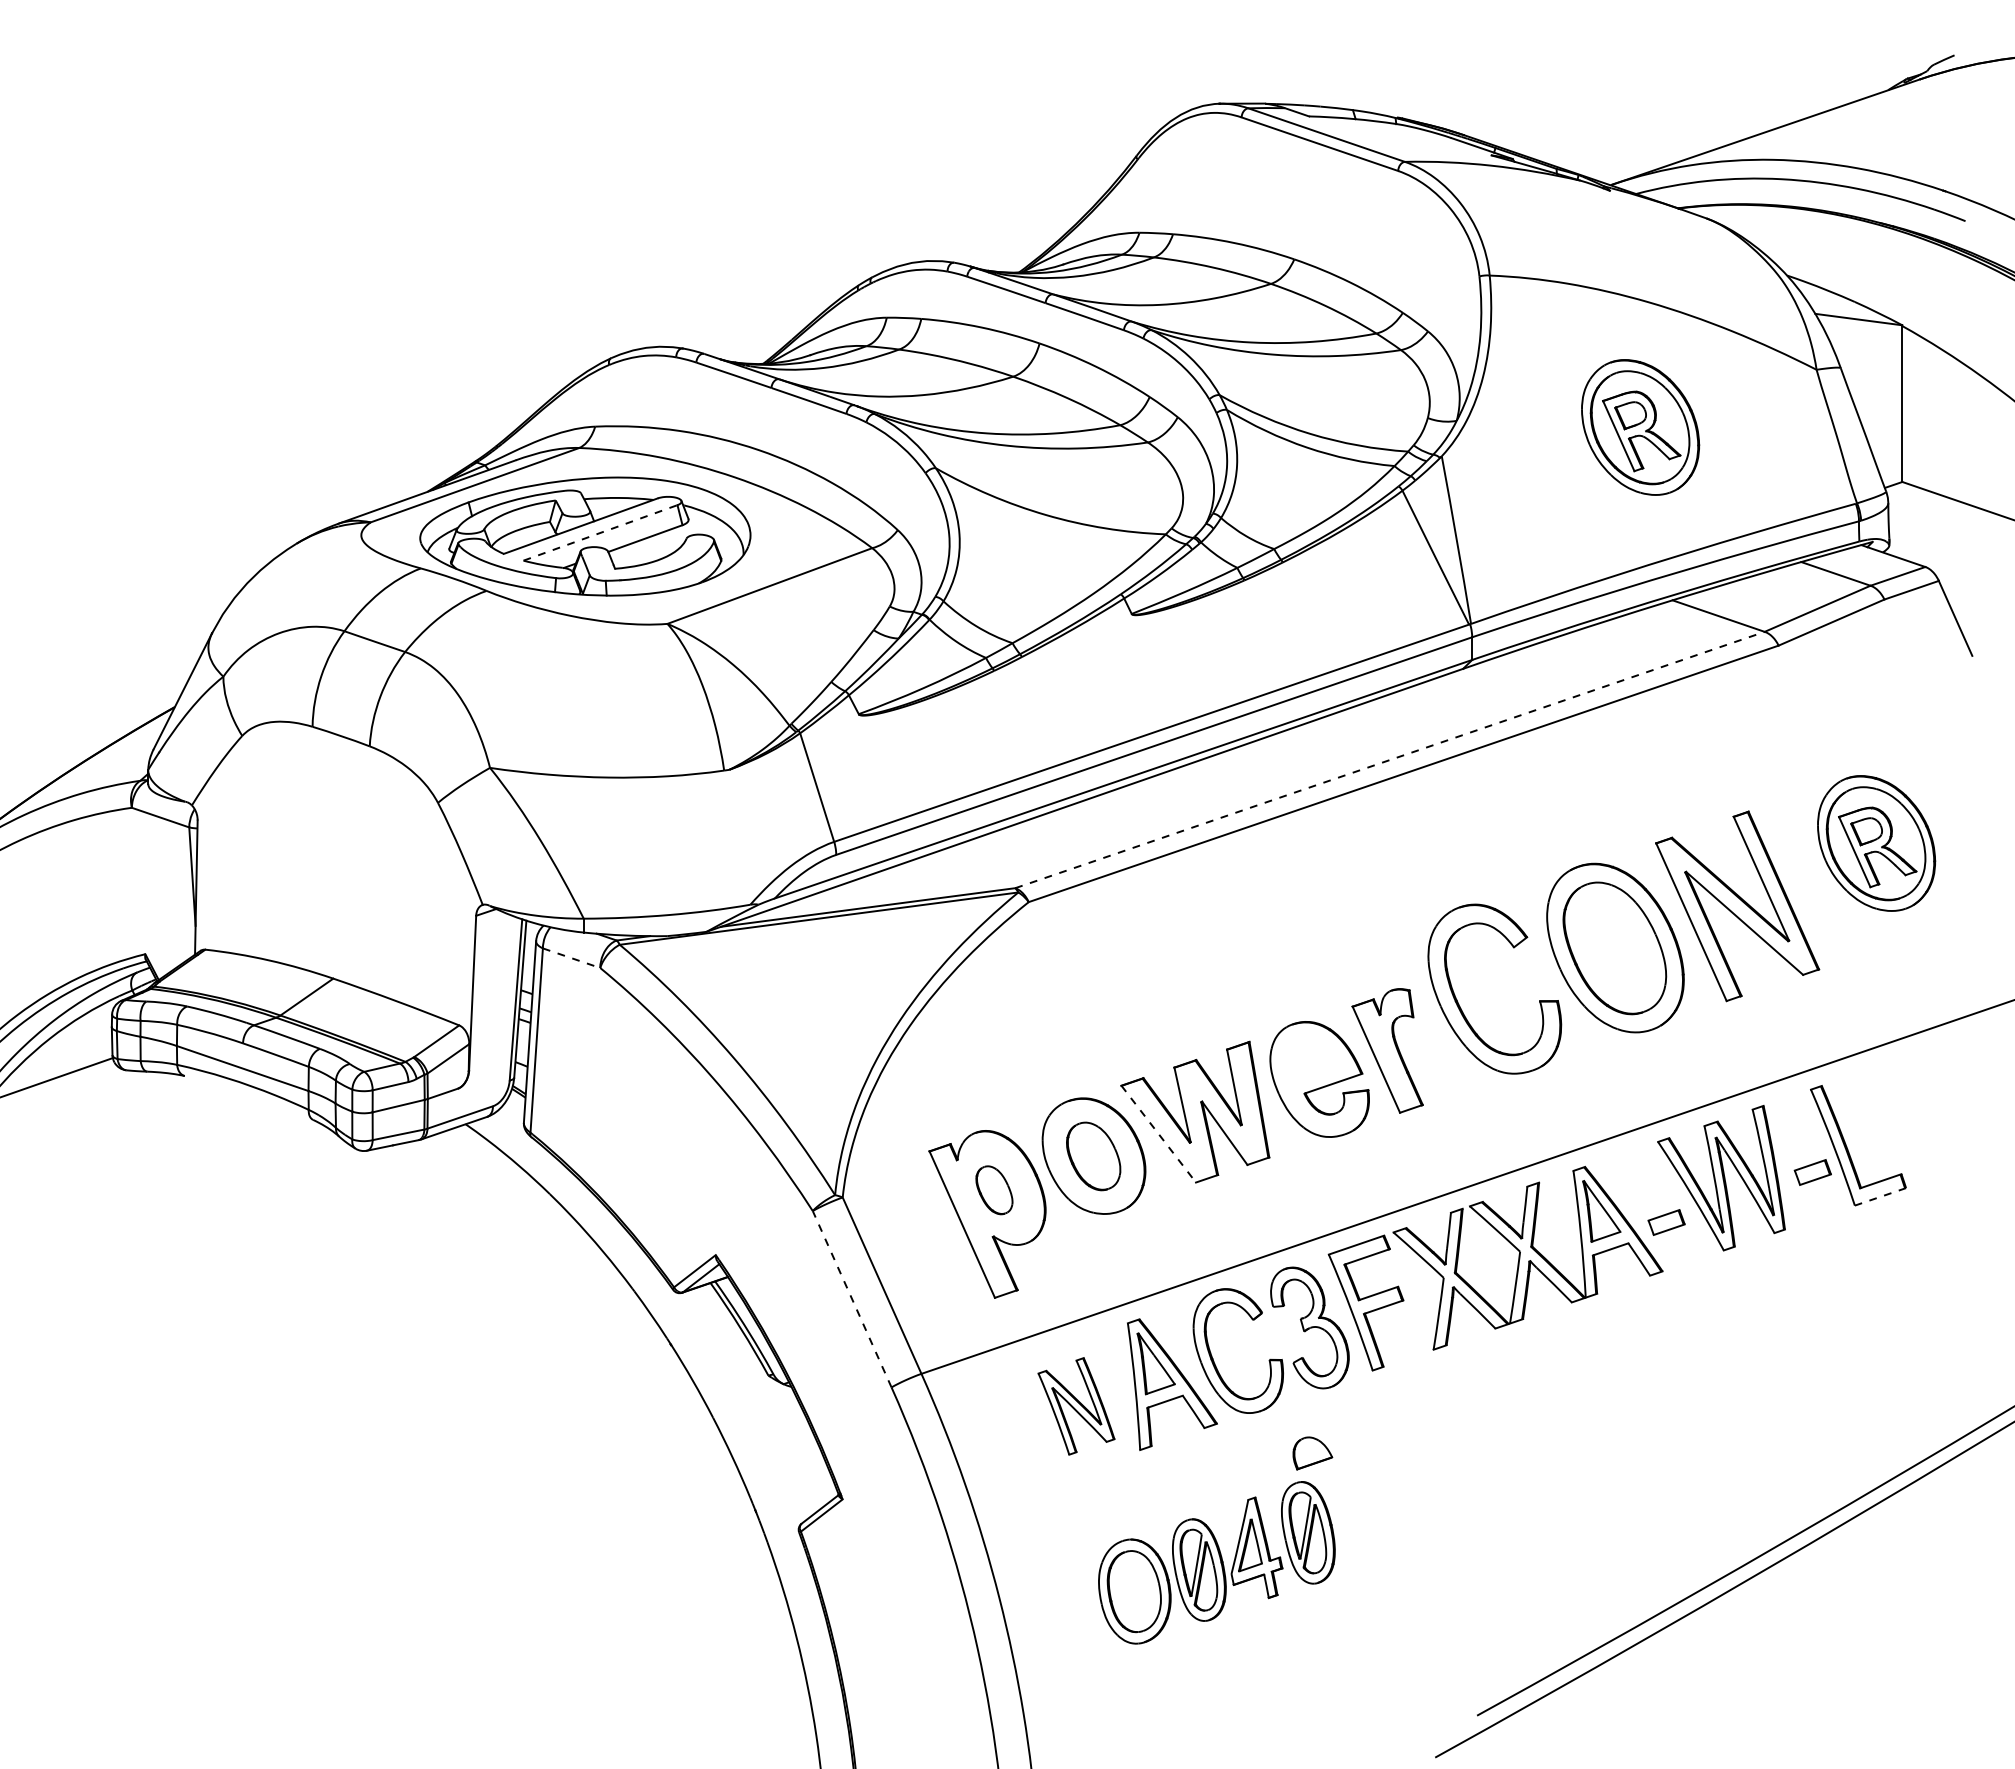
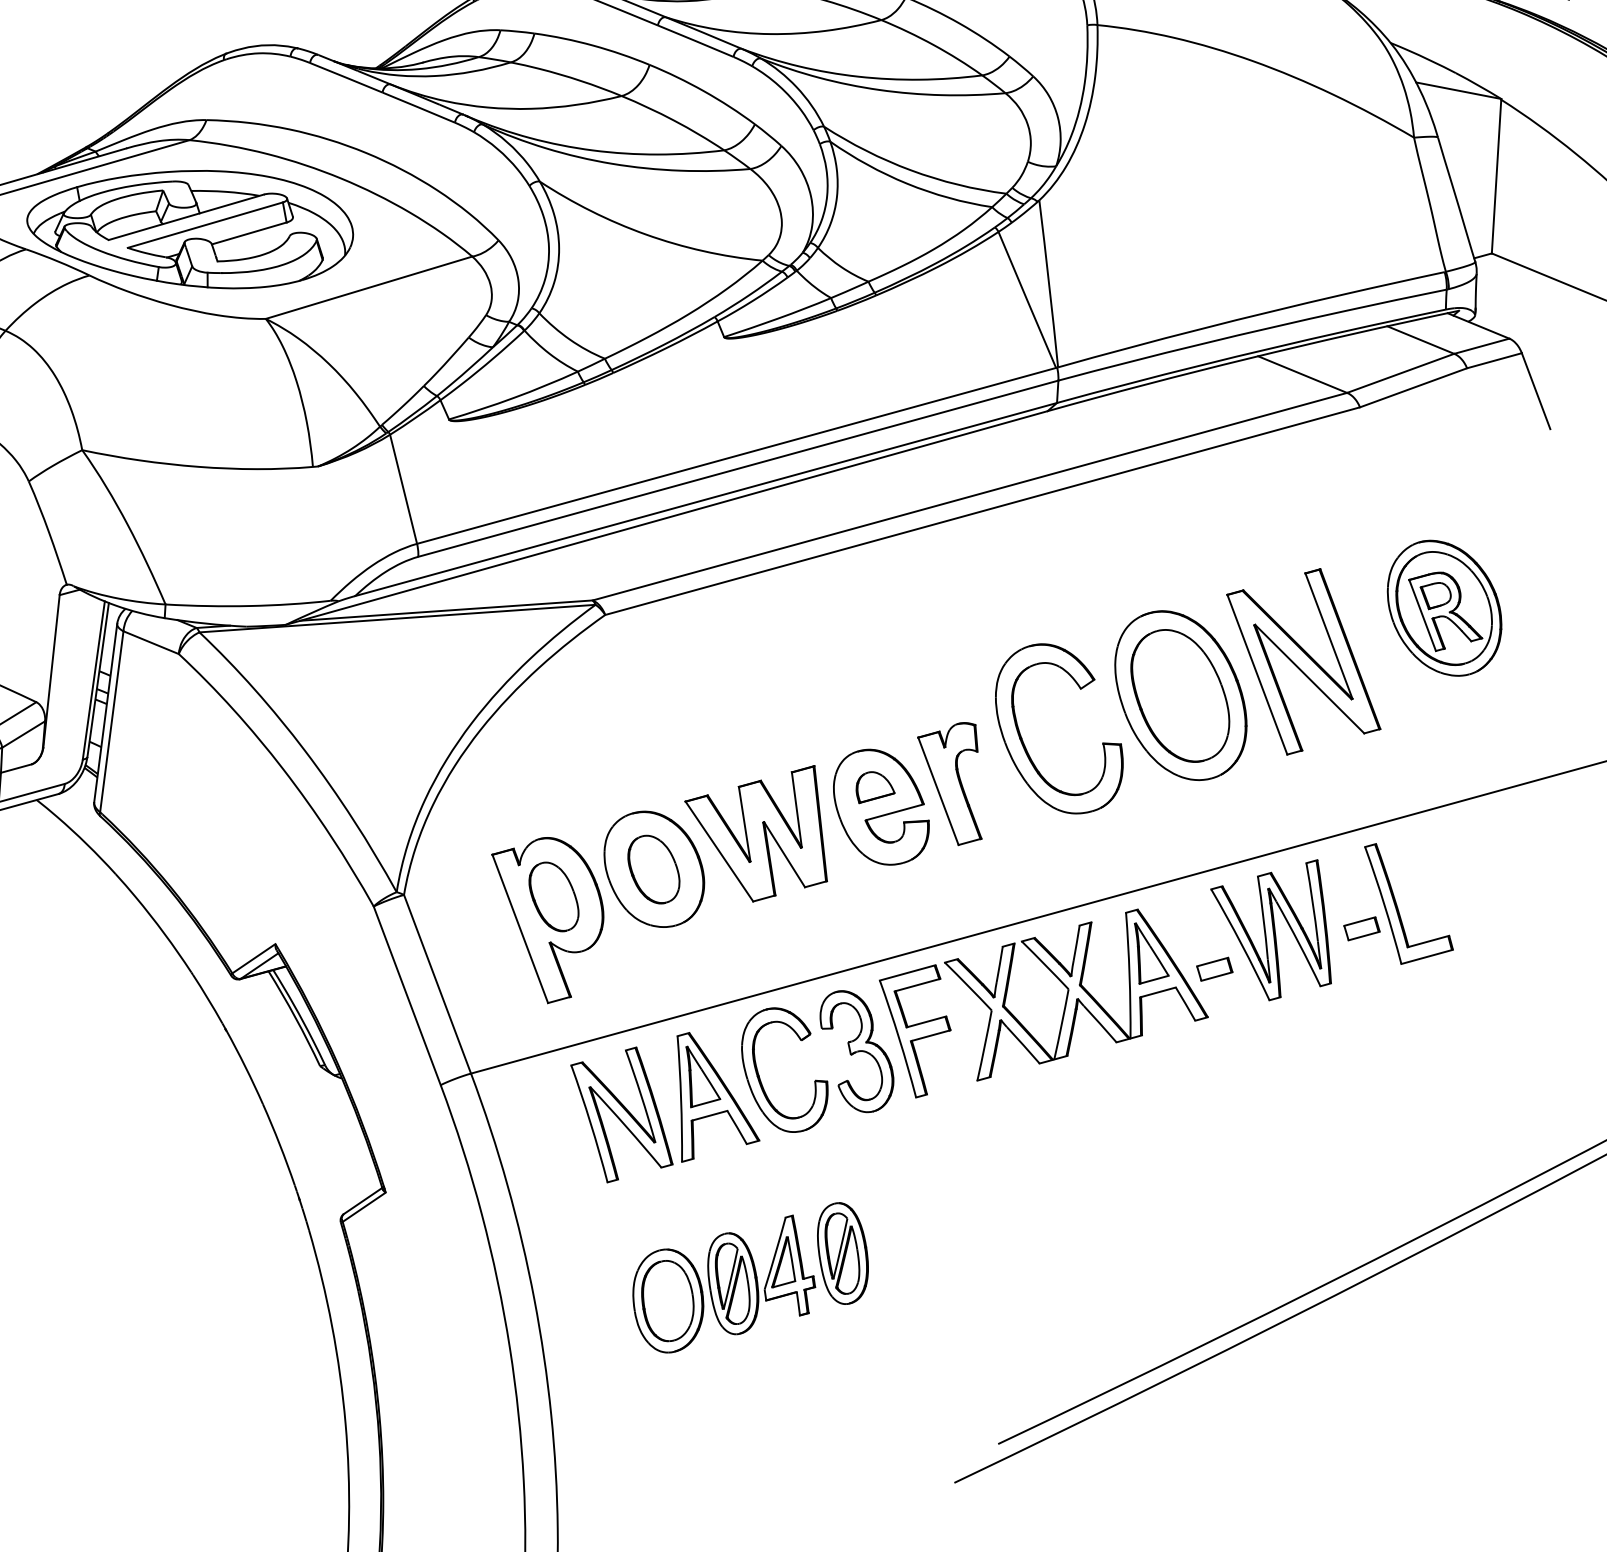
part: (1640, 427) -> (1236, 183), removed
line: (600, 532) -> (205, 224), dashed -> solid
line: (1390, 759) -> (970, 496), dashed -> solid
line: (572, 958) -> (152, 643), dashed -> solid
line: (1159, 1134) -> (720, 851), dashed -> solid
part: (994, 1190) -> (554, 897), size x1.43
line: (1880, 1197) -> (1427, 957), dashed -> solid
line: (852, 1299) -> (407, 996), dashed -> solid
part: (1076, 1406) -> (621, 1115), size x1.43
part: (1312, 1453) -> (875, 788), moved

